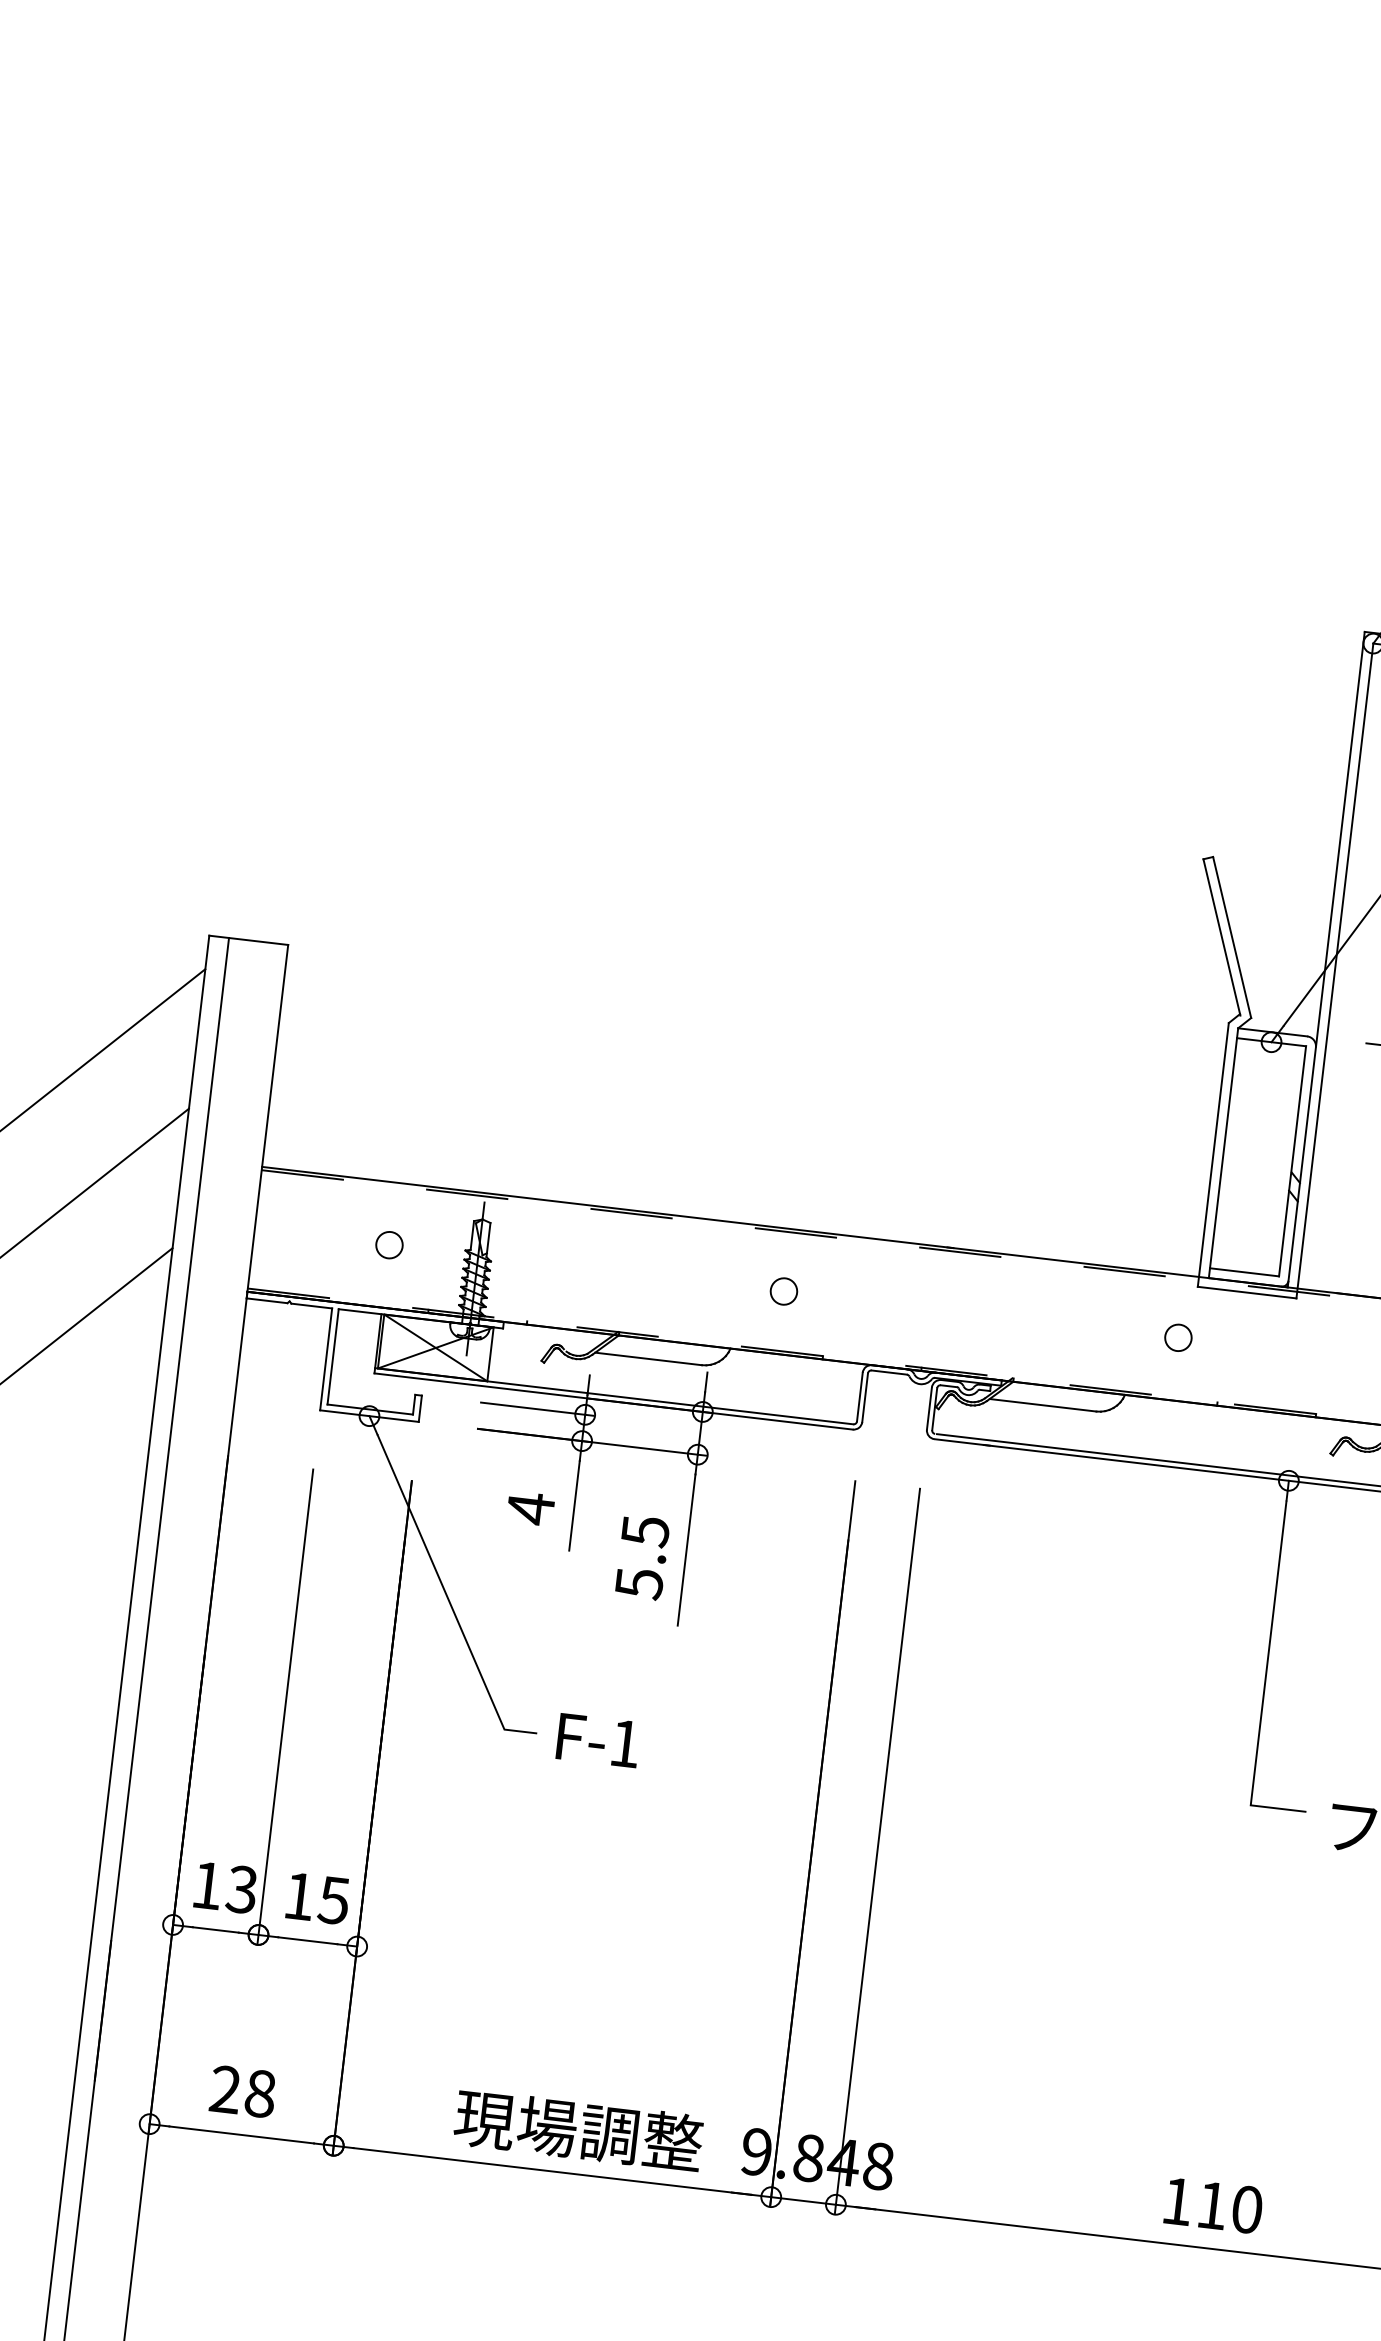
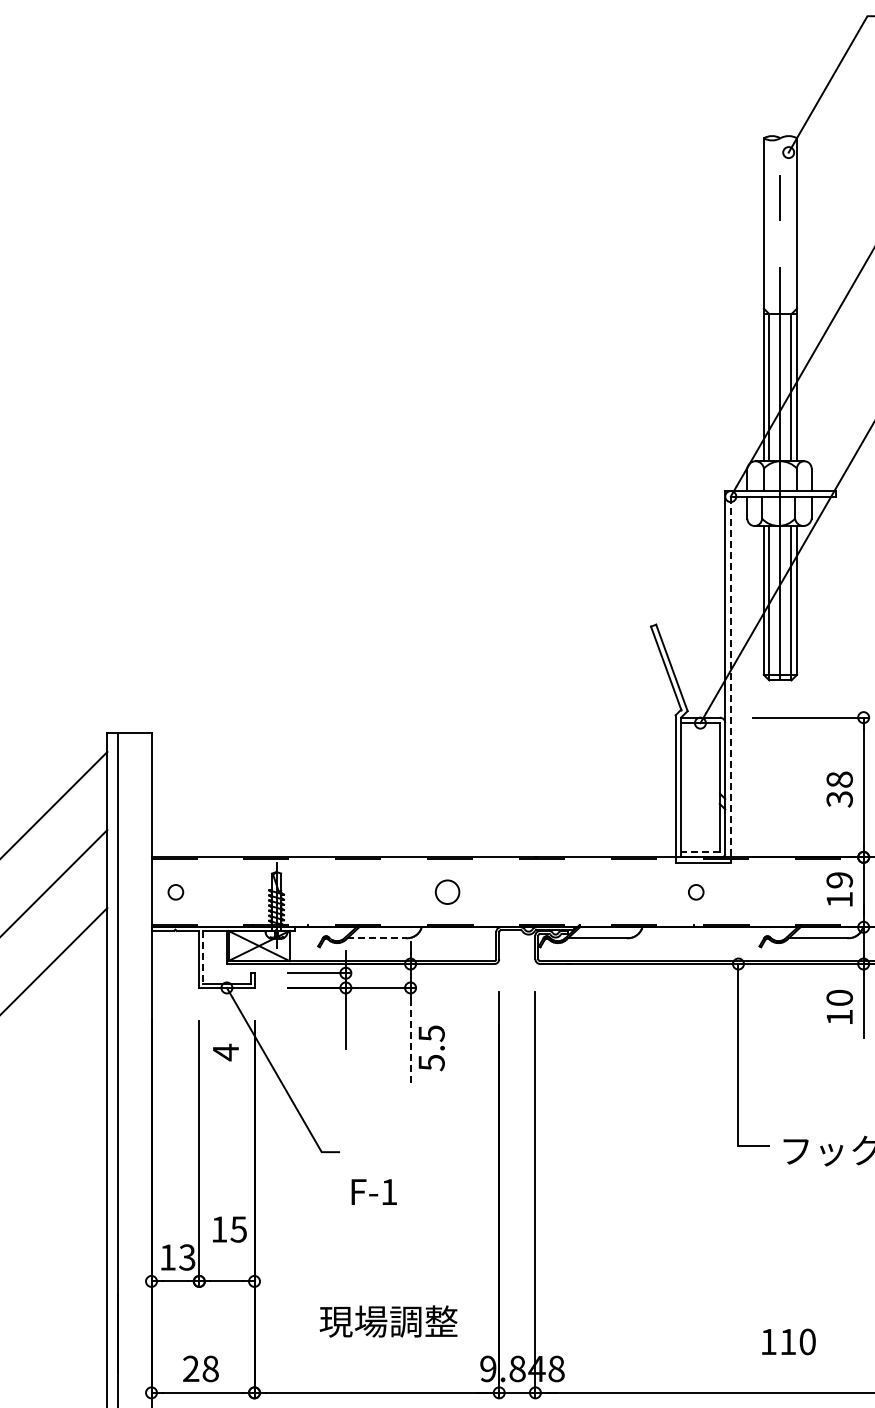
line: (1334, 972) -> (730, 680), solid -> dashed
circle: (388, 1245) -> (175, 892), moved
line: (1242, 1271) -> (699, 851), solid -> dashed
circle: (783, 1291) -> (447, 892), size x1.6
circle: (1178, 1338) -> (696, 892), moved
line: (333, 1356) -> (203, 957), solid -> dashed
line: (649, 1359) -> (377, 938), solid -> dashed
text: (530, 1508) -> (225, 1052), moved
line: (686, 1550) -> (410, 1041), solid -> dashed
text: (642, 1557) -> (431, 1048), moved
text: (597, 1739) -> (373, 1191), moved
text: (317, 1898) -> (229, 1229), moved
text: (578, 2130) -> (388, 1321), moved
text: (1212, 2204) -> (788, 1341), moved

